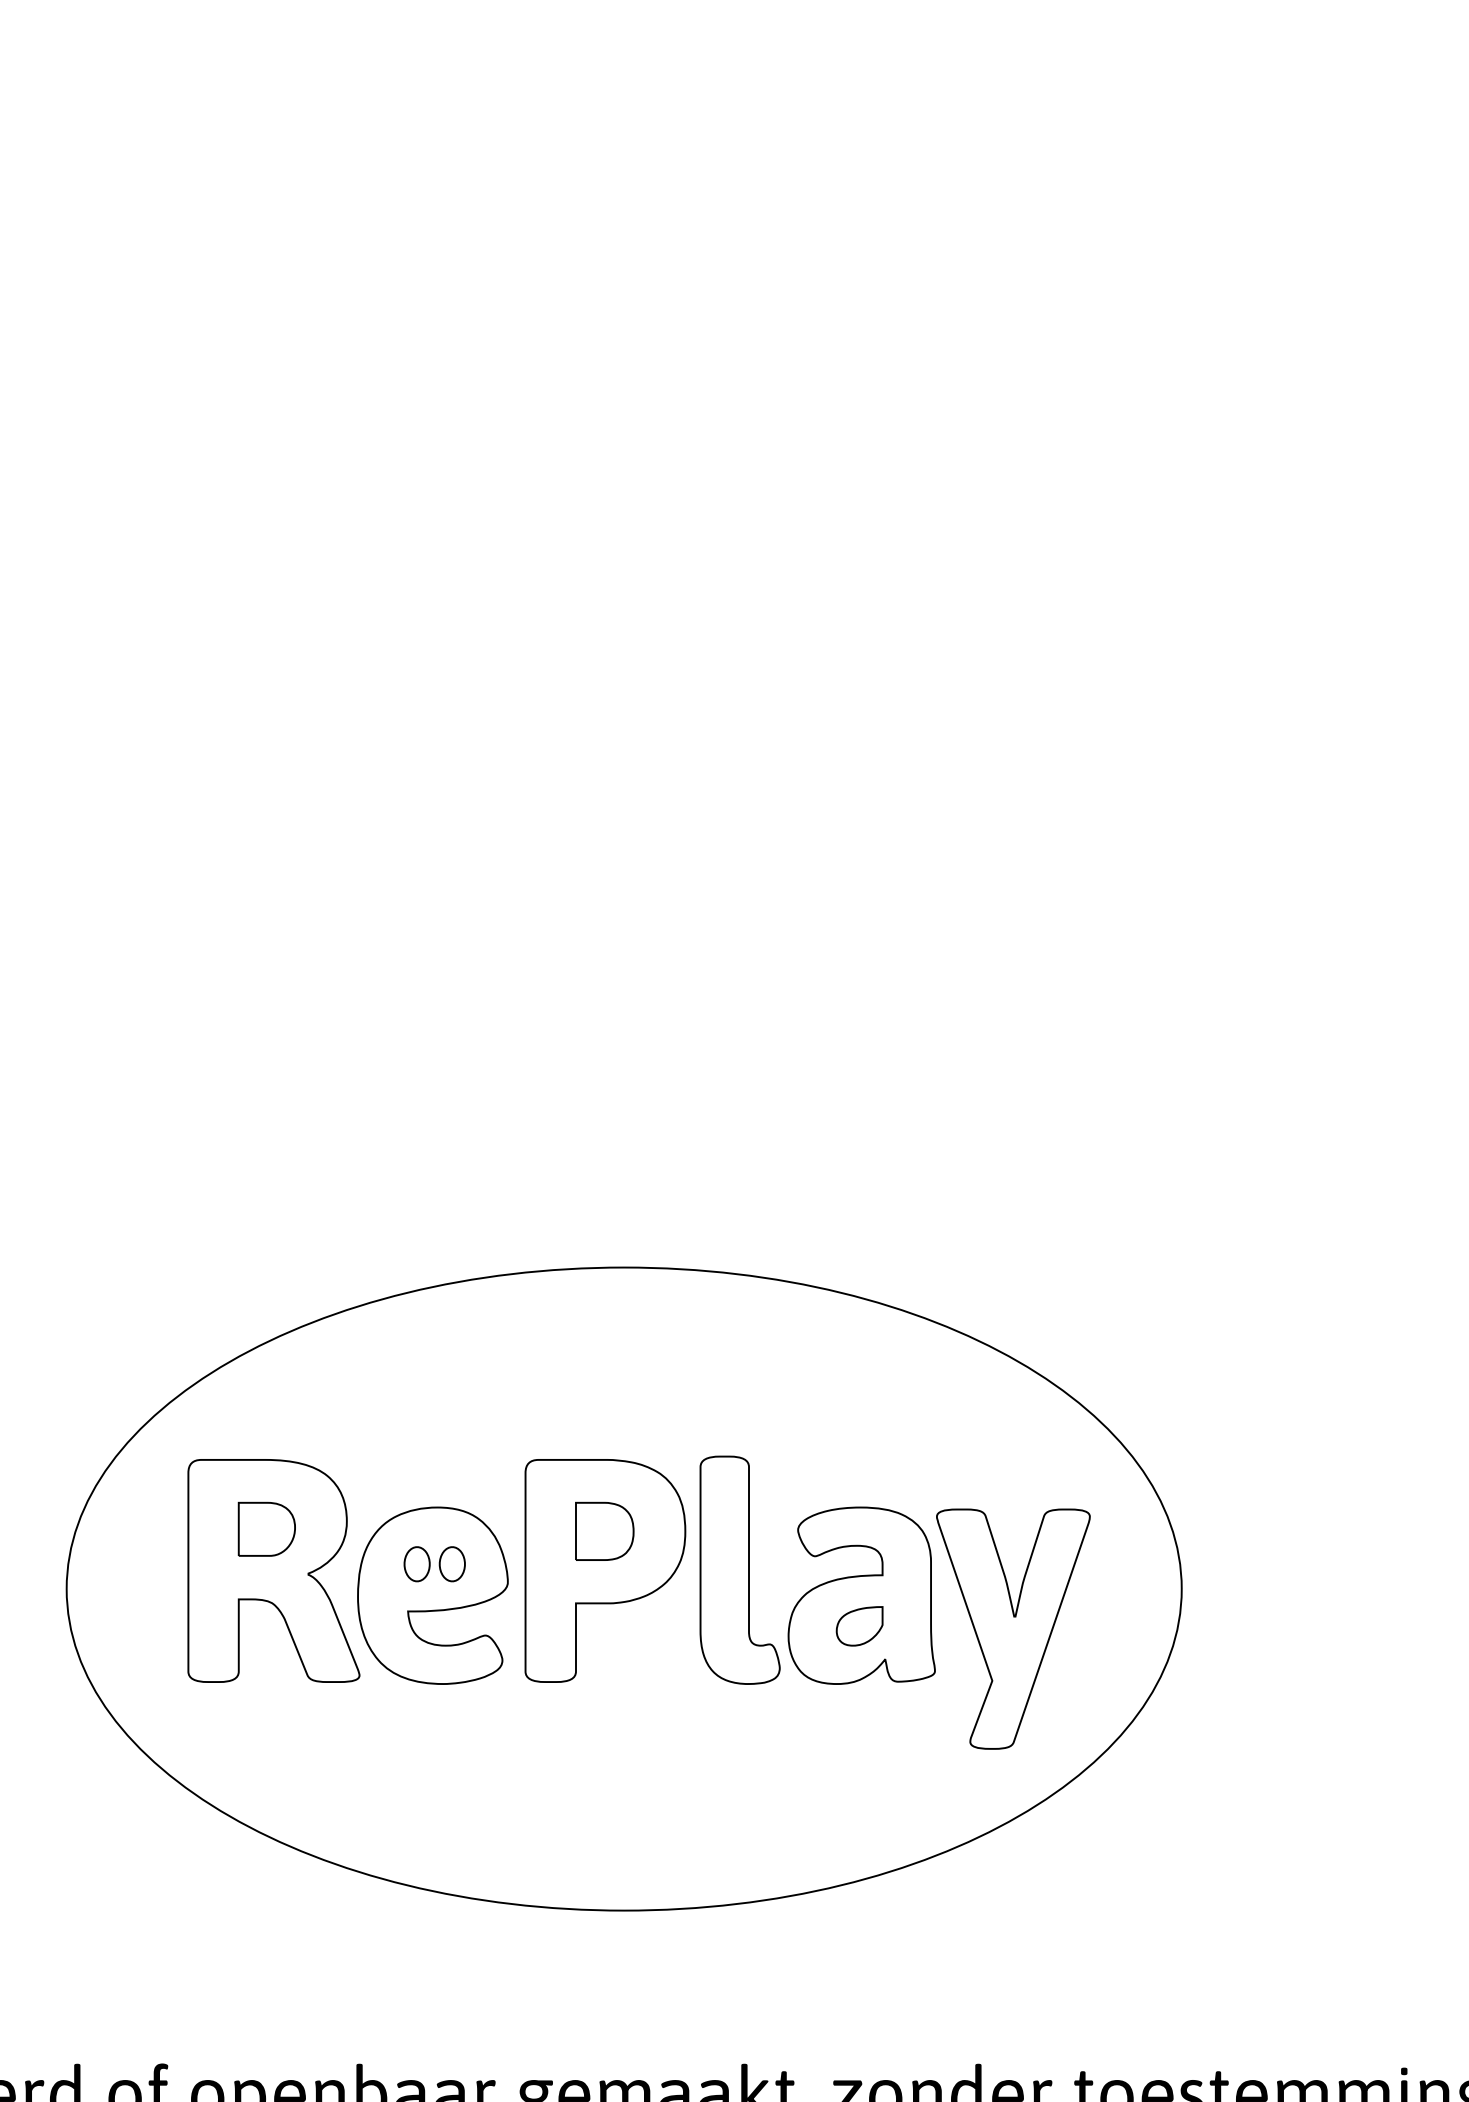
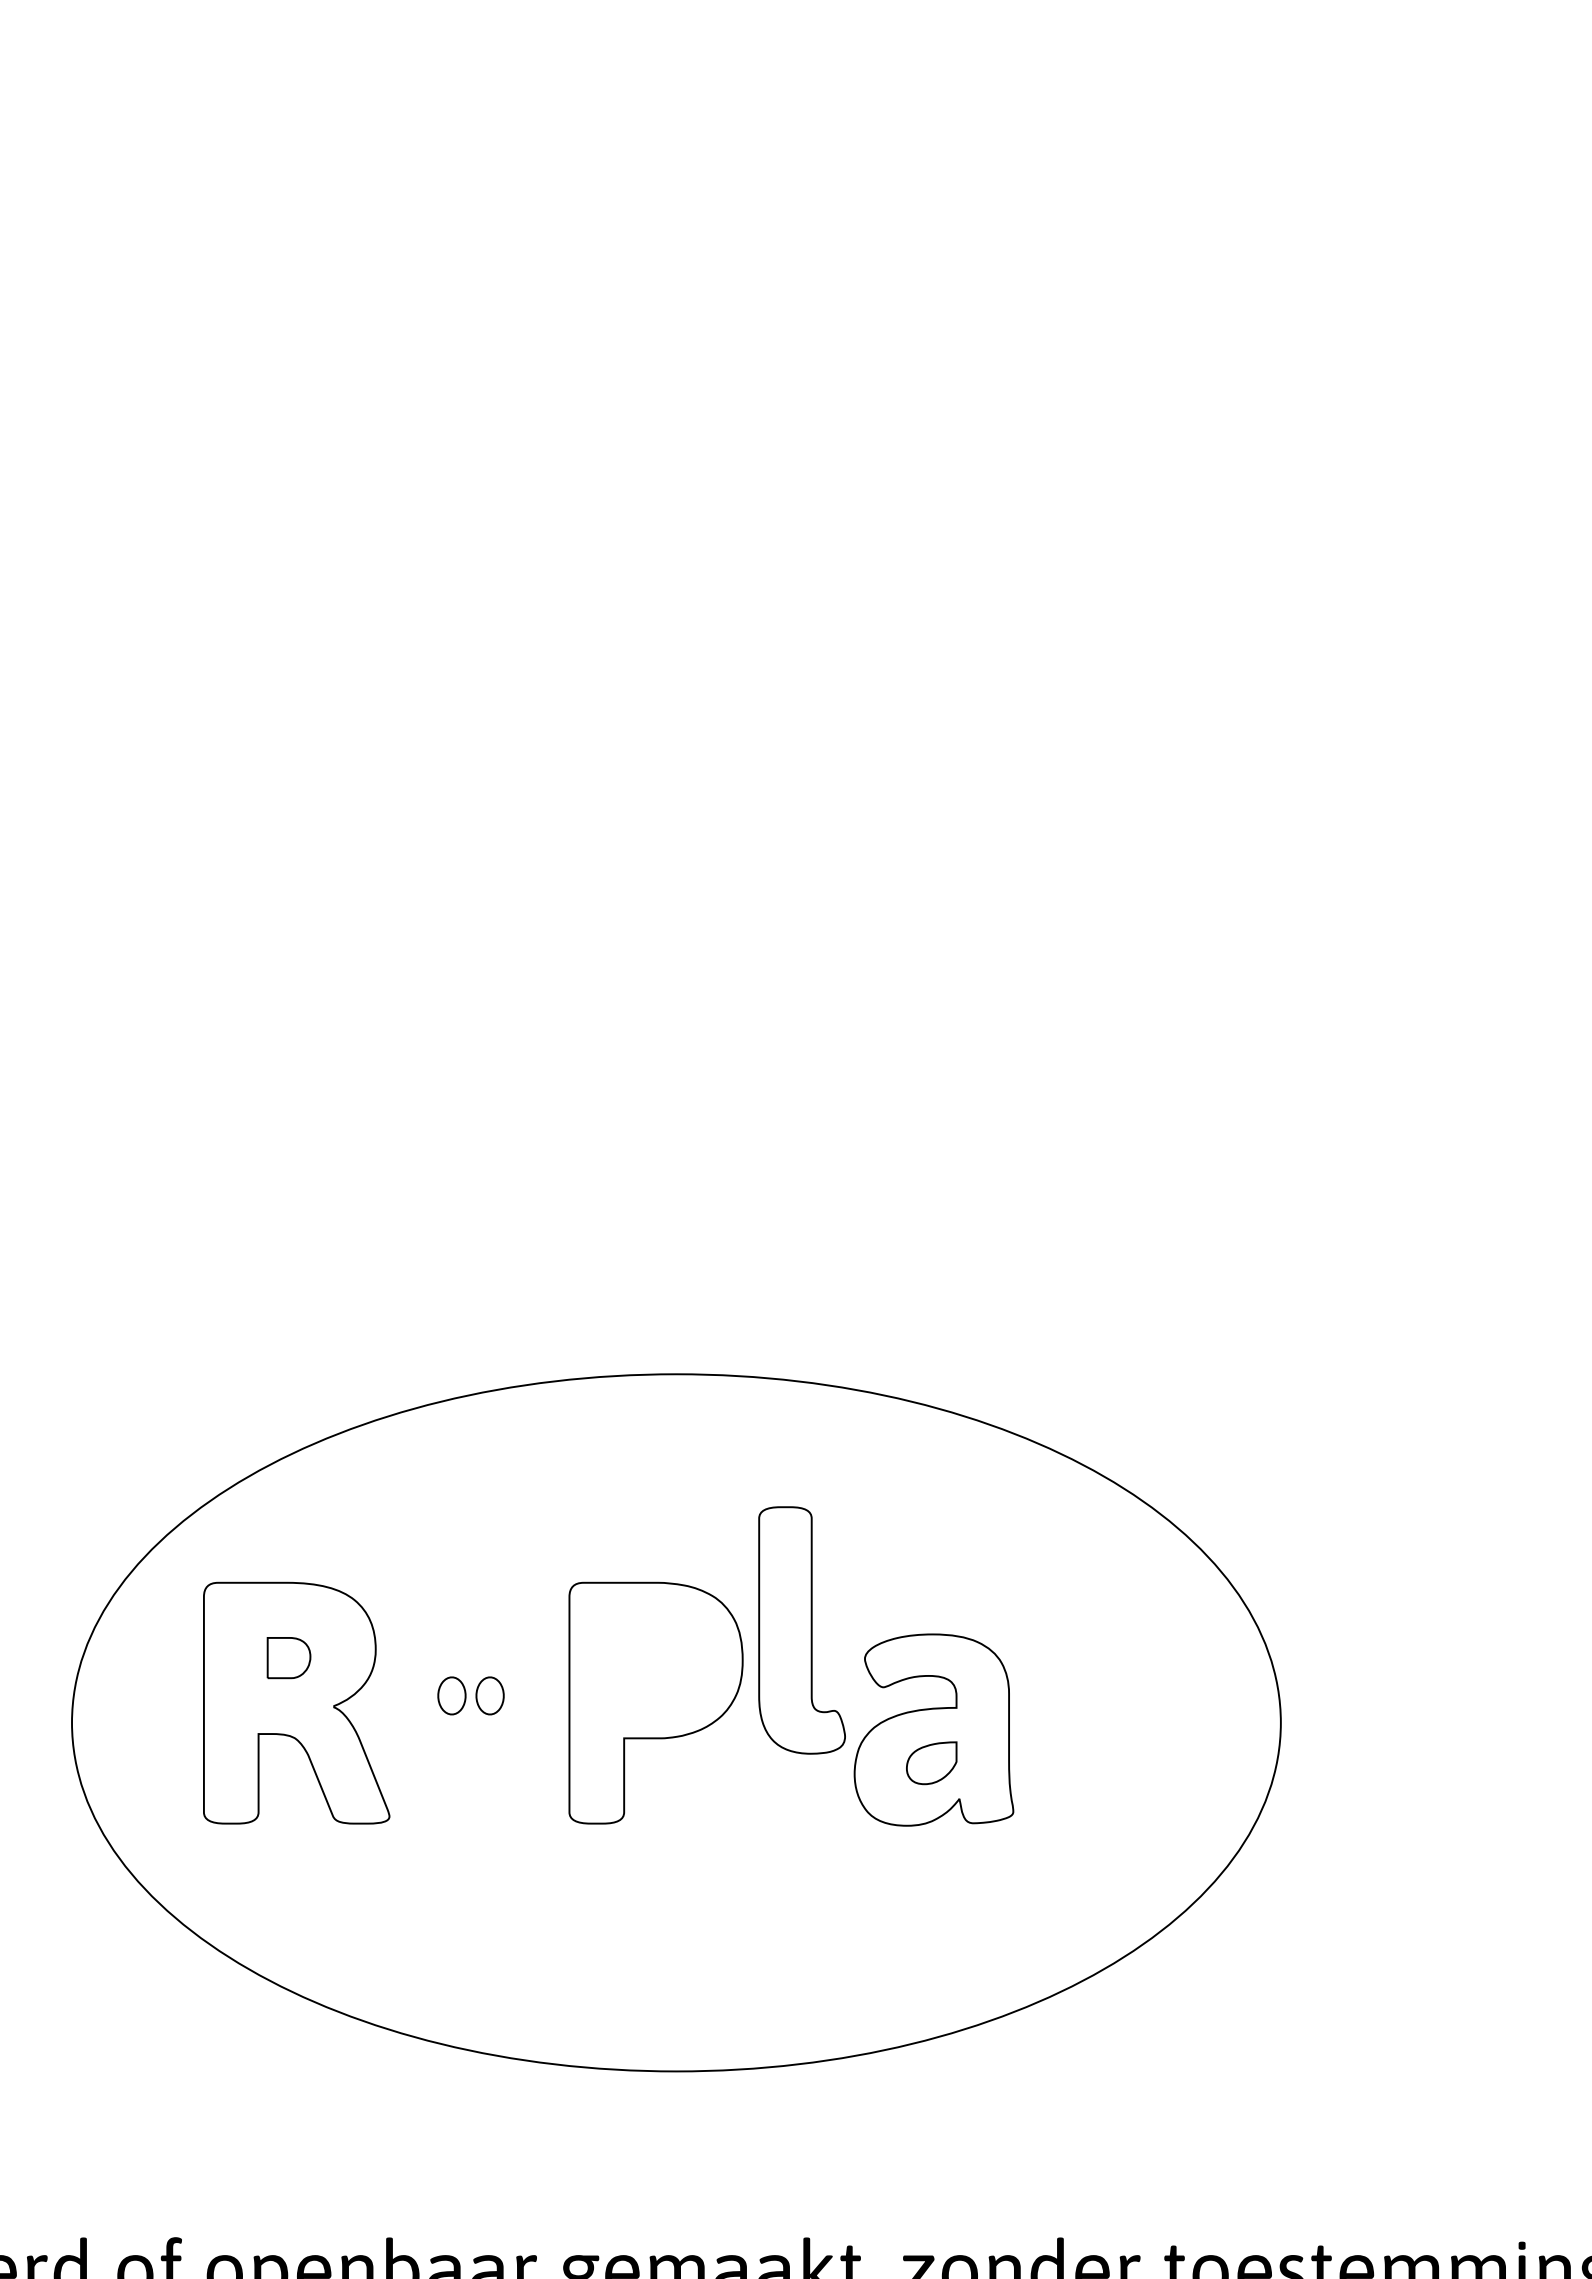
part: (266, 1528) -> (288, 1657), size x0.7
part: (604, 1531) -> (655, 1660), removed
part: (739, 1570) -> (801, 1630), moved
part: (433, 1595) -> (469, 1729), removed
part: (1013, 1628) -> (1098, 1765), removed

